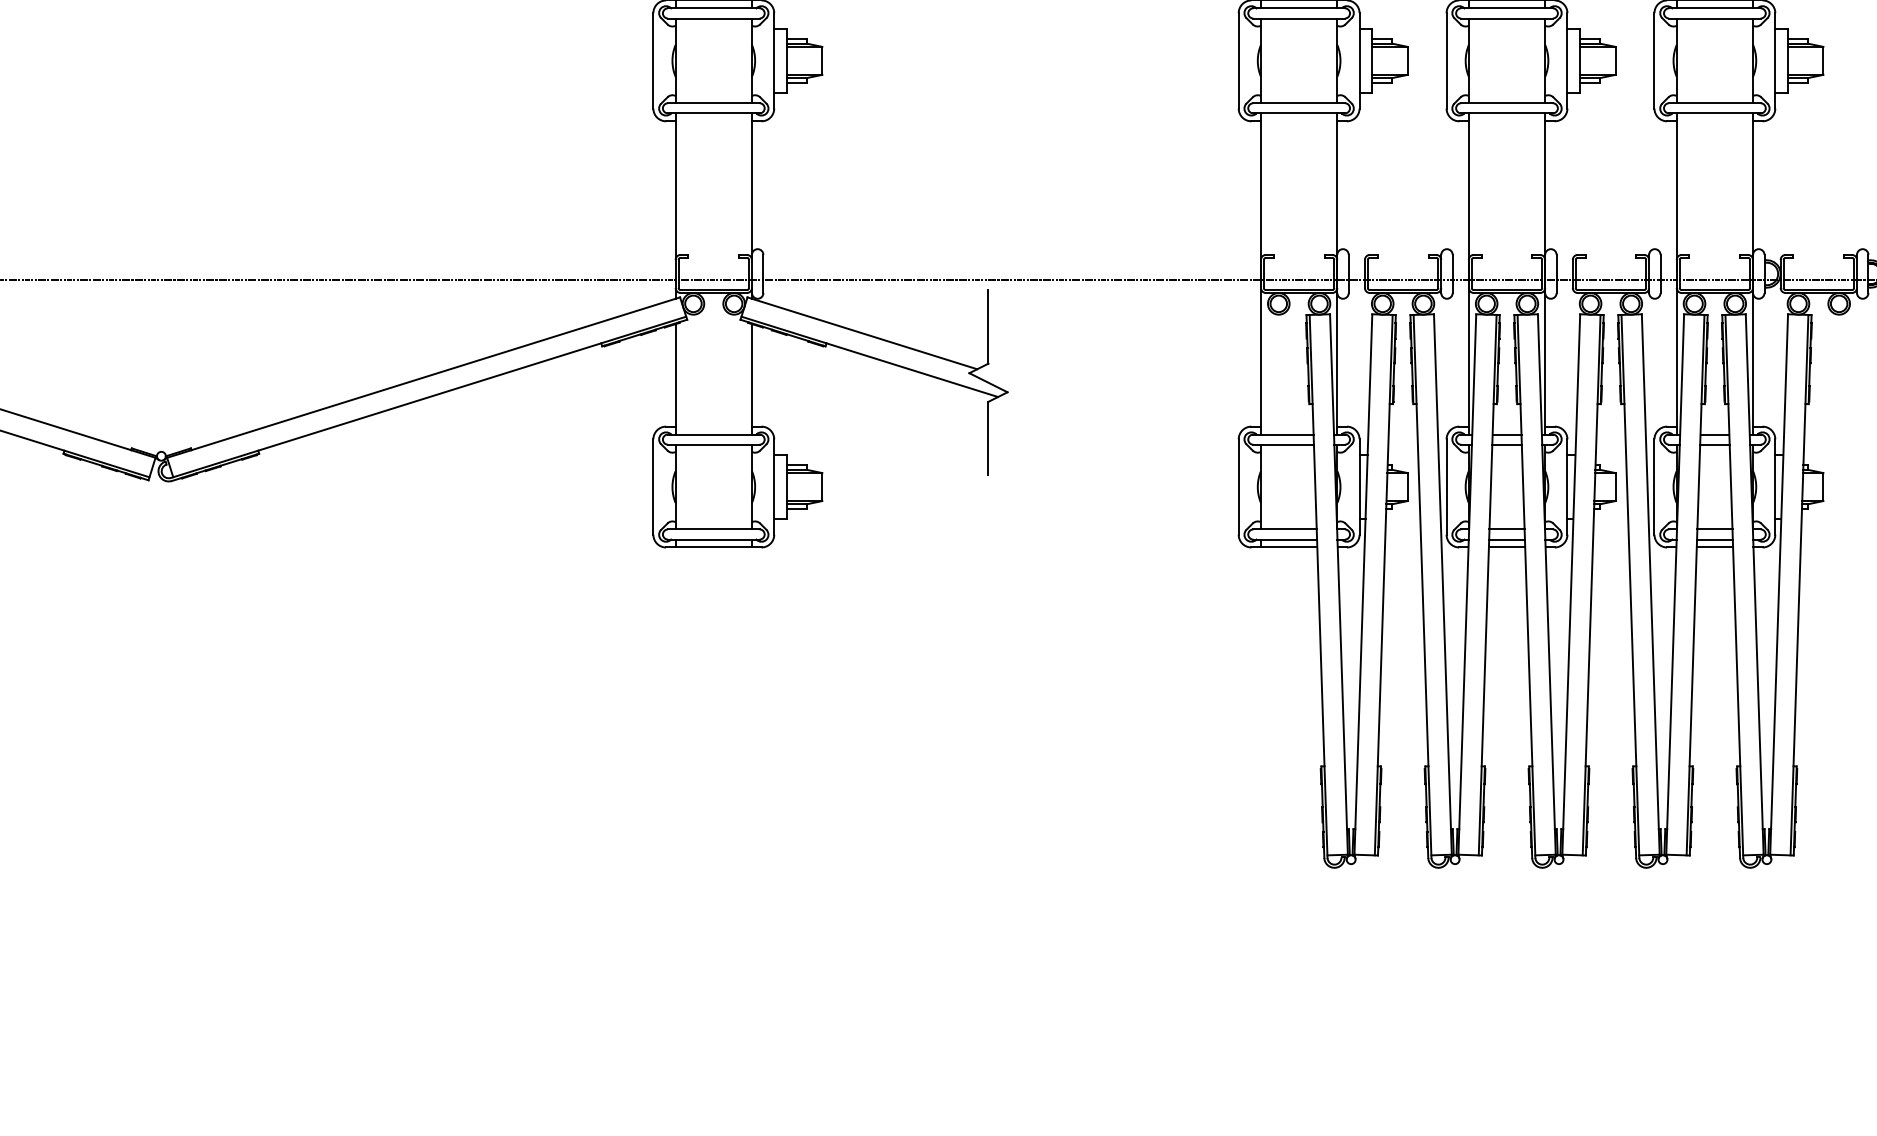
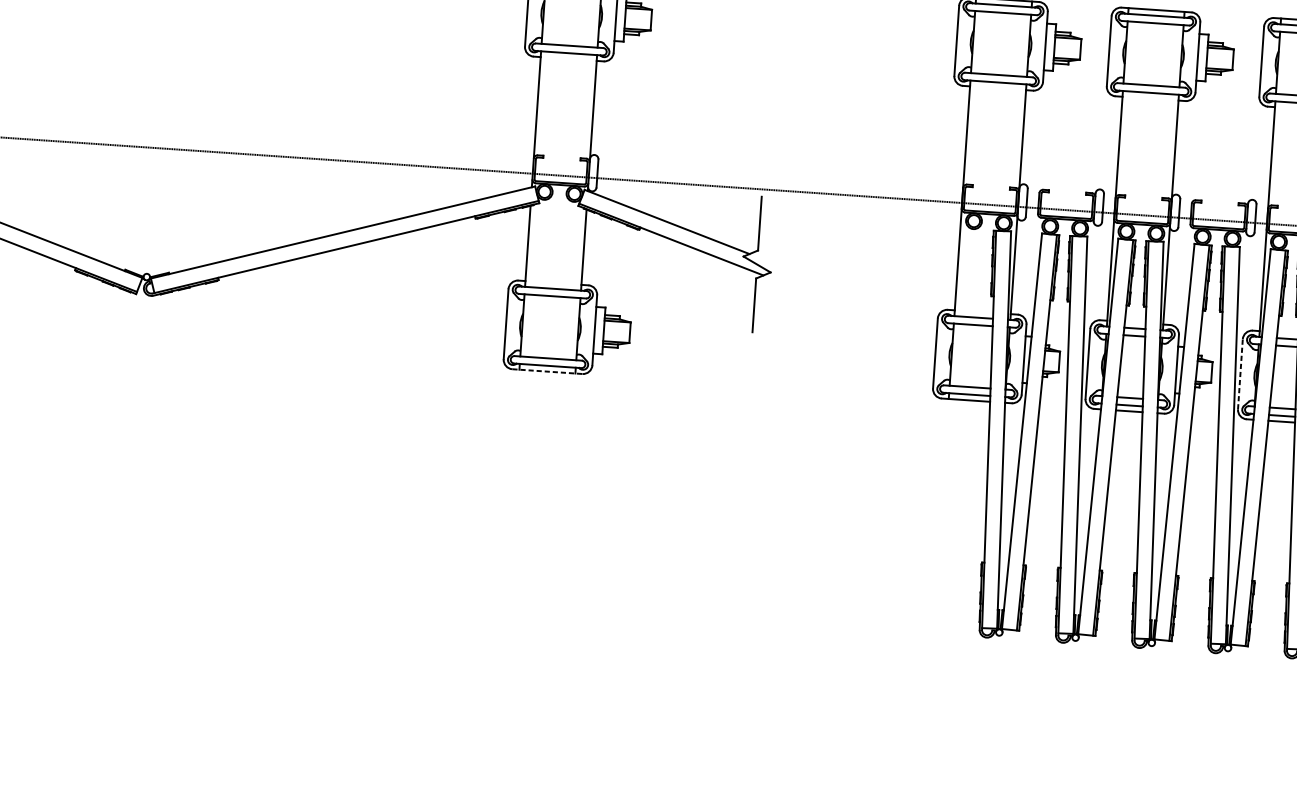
line: (1654, 487) -> (1240, 374), solid -> dashed
line: (713, 547) -> (547, 371), solid -> dashed

